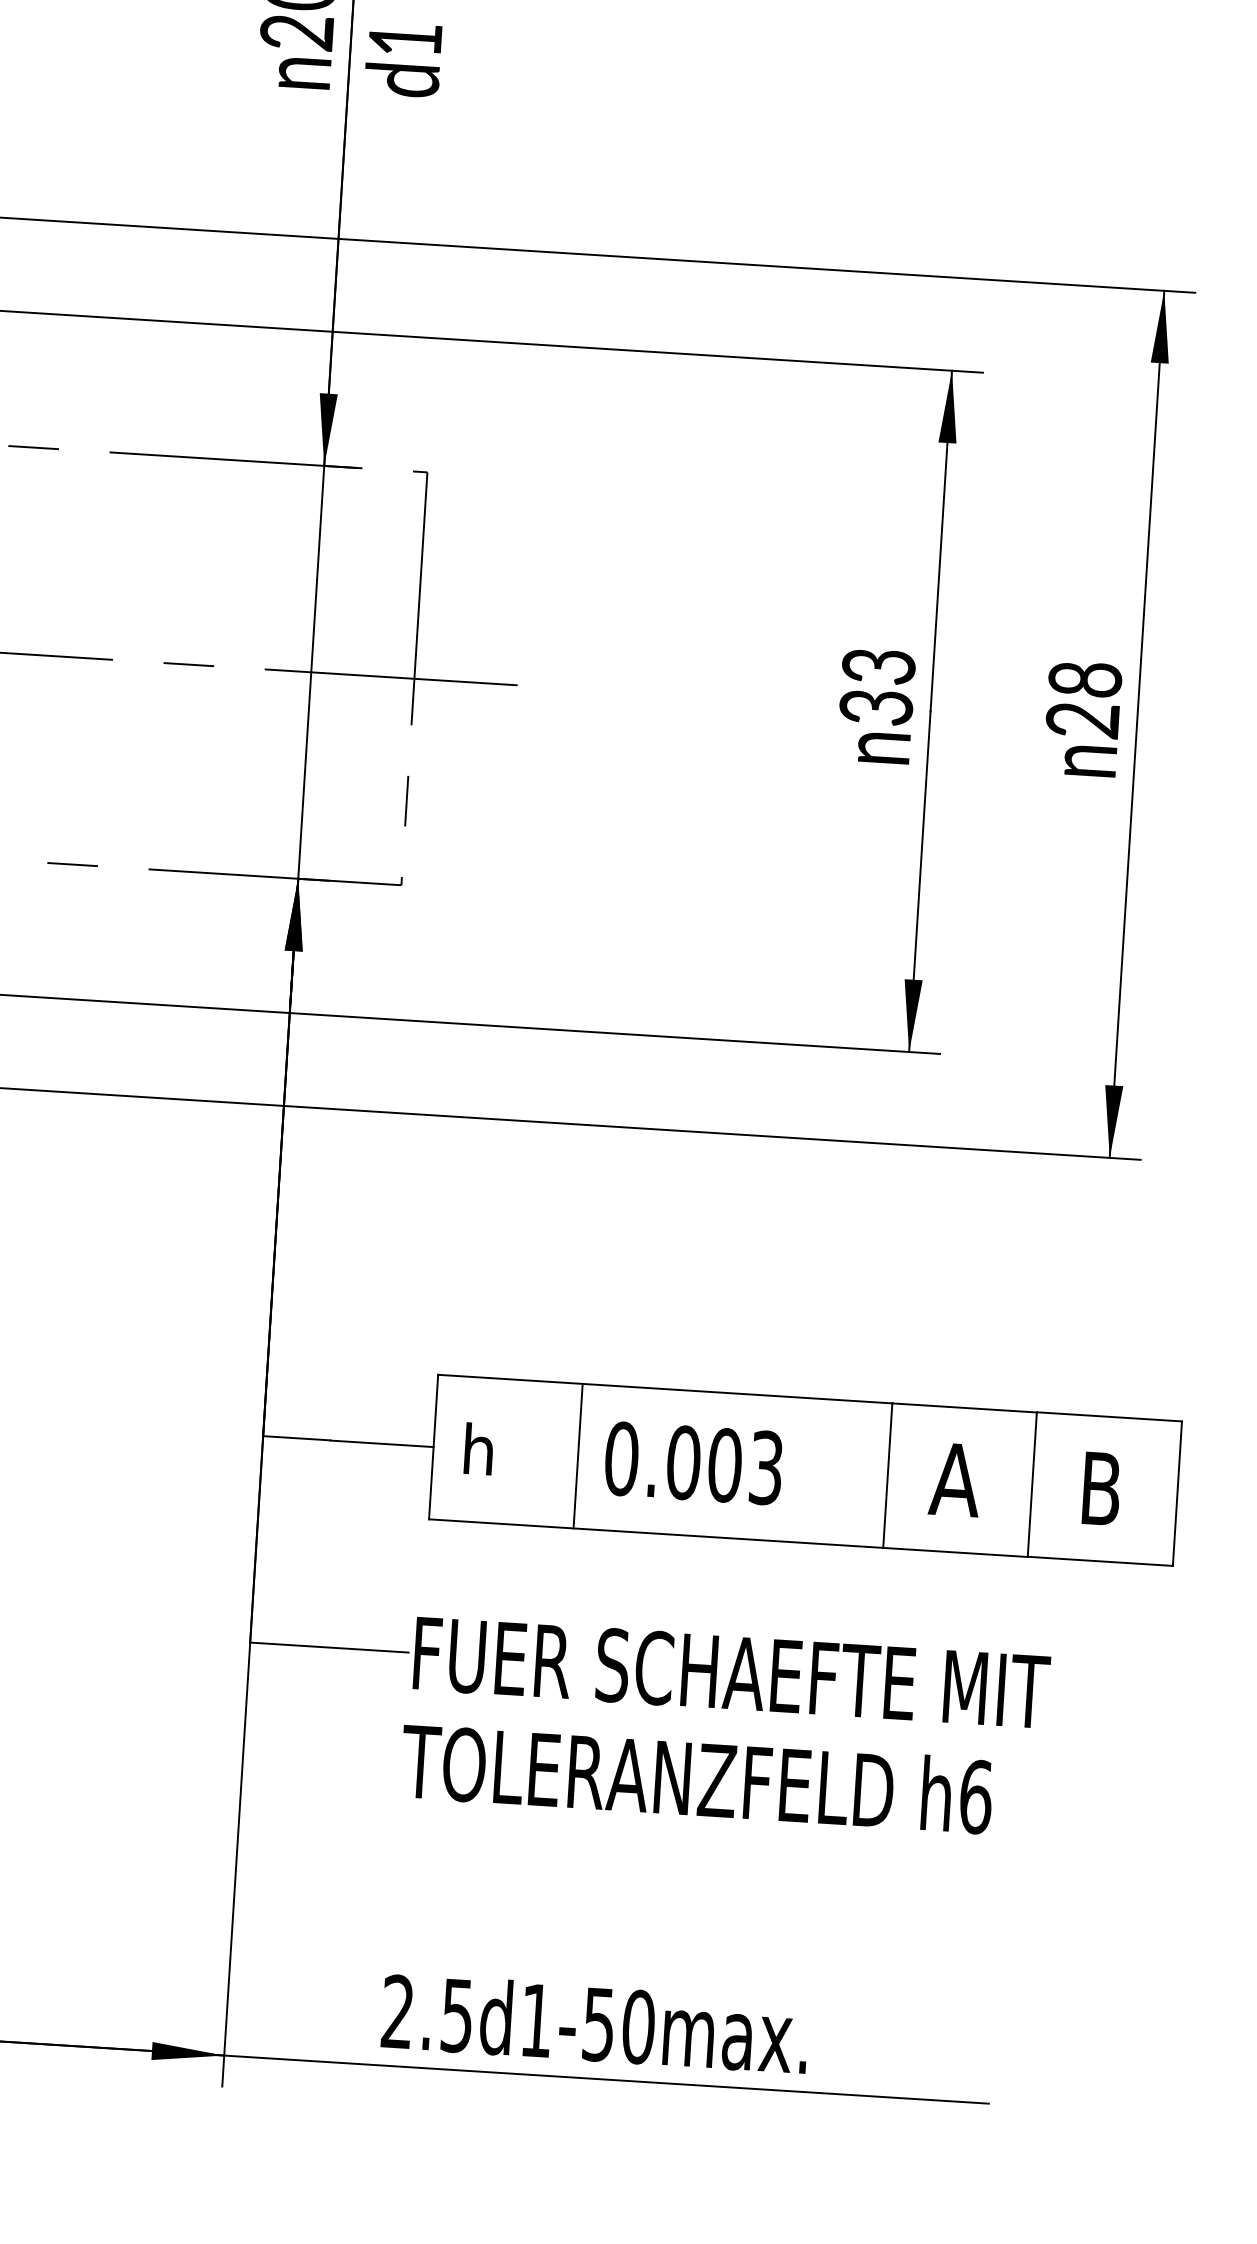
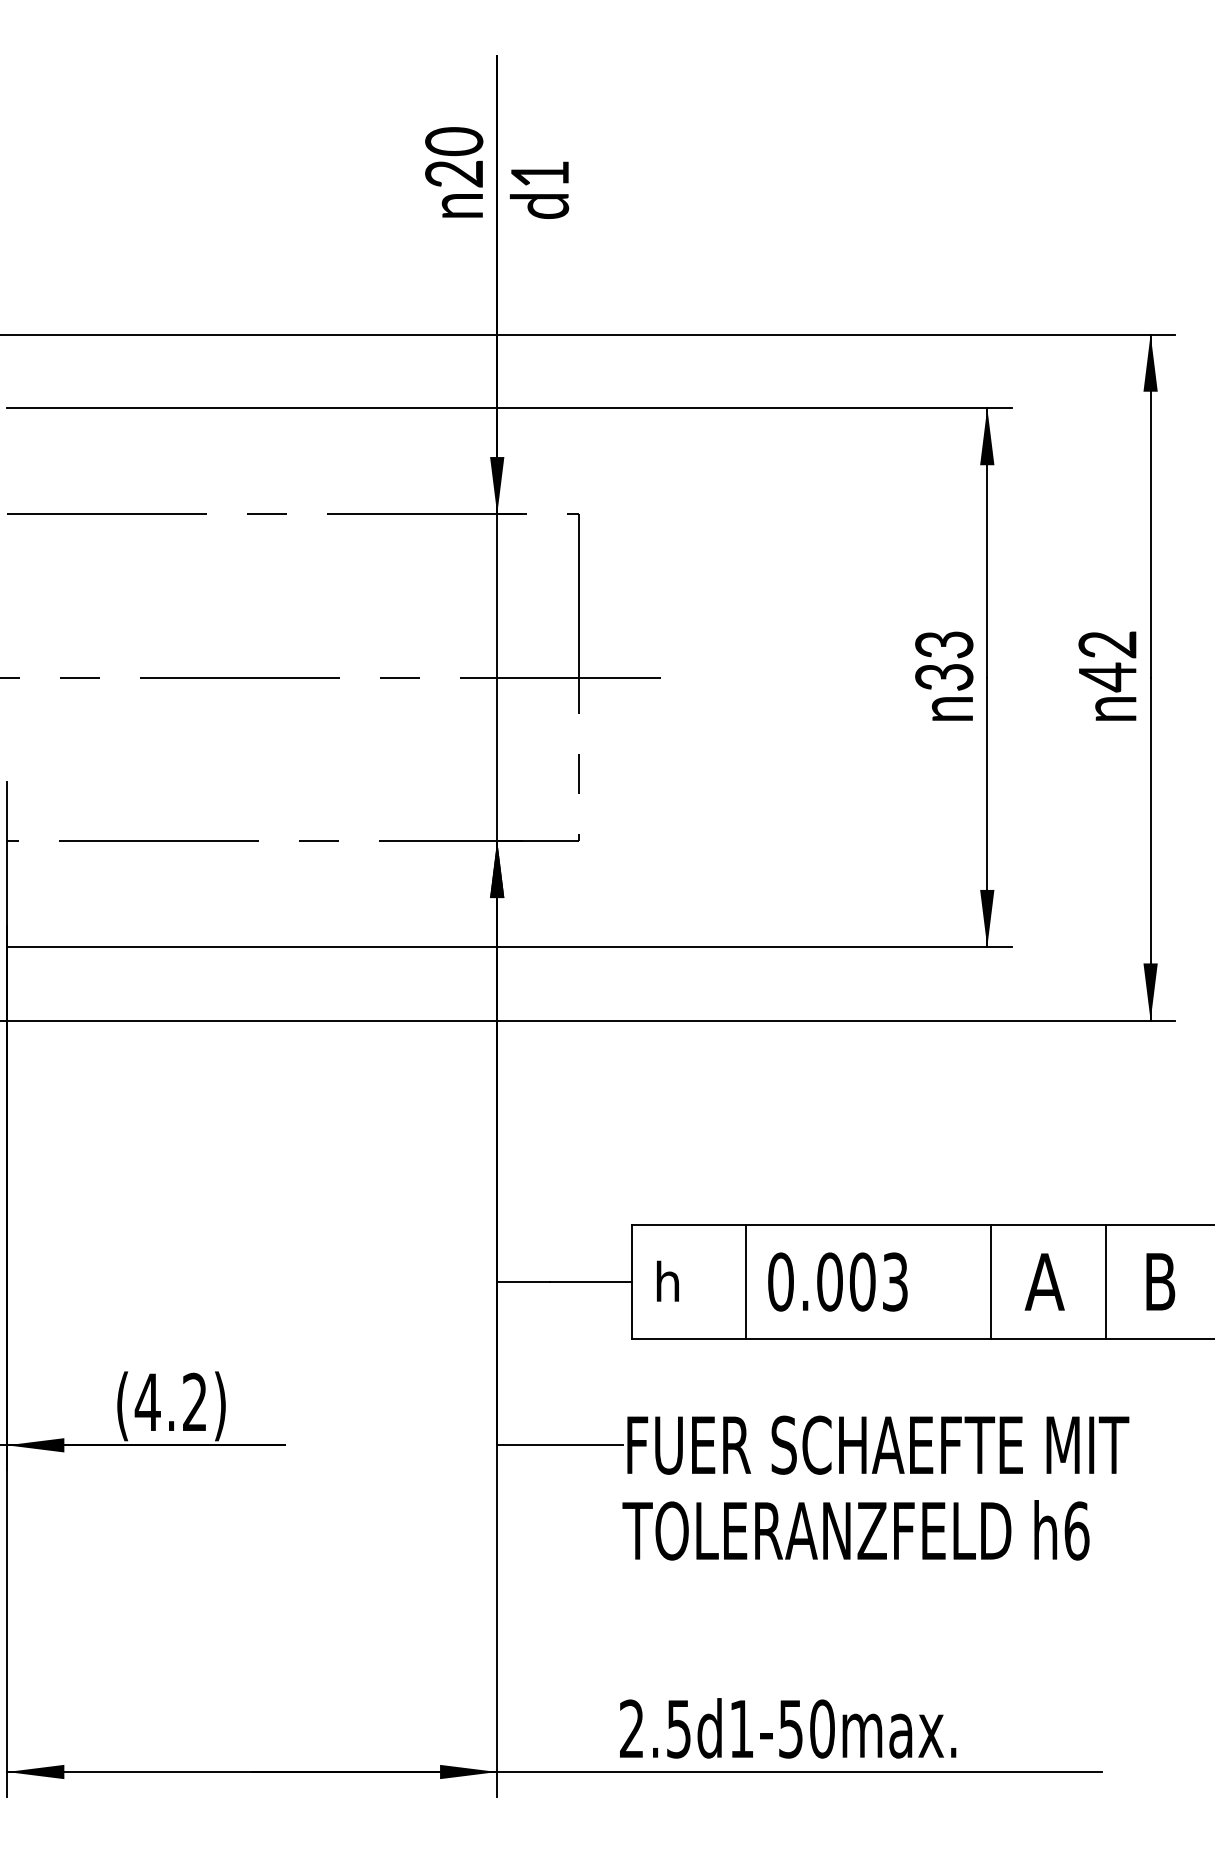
text: (1083, 700) -> (1107, 661), 28 -> 42

